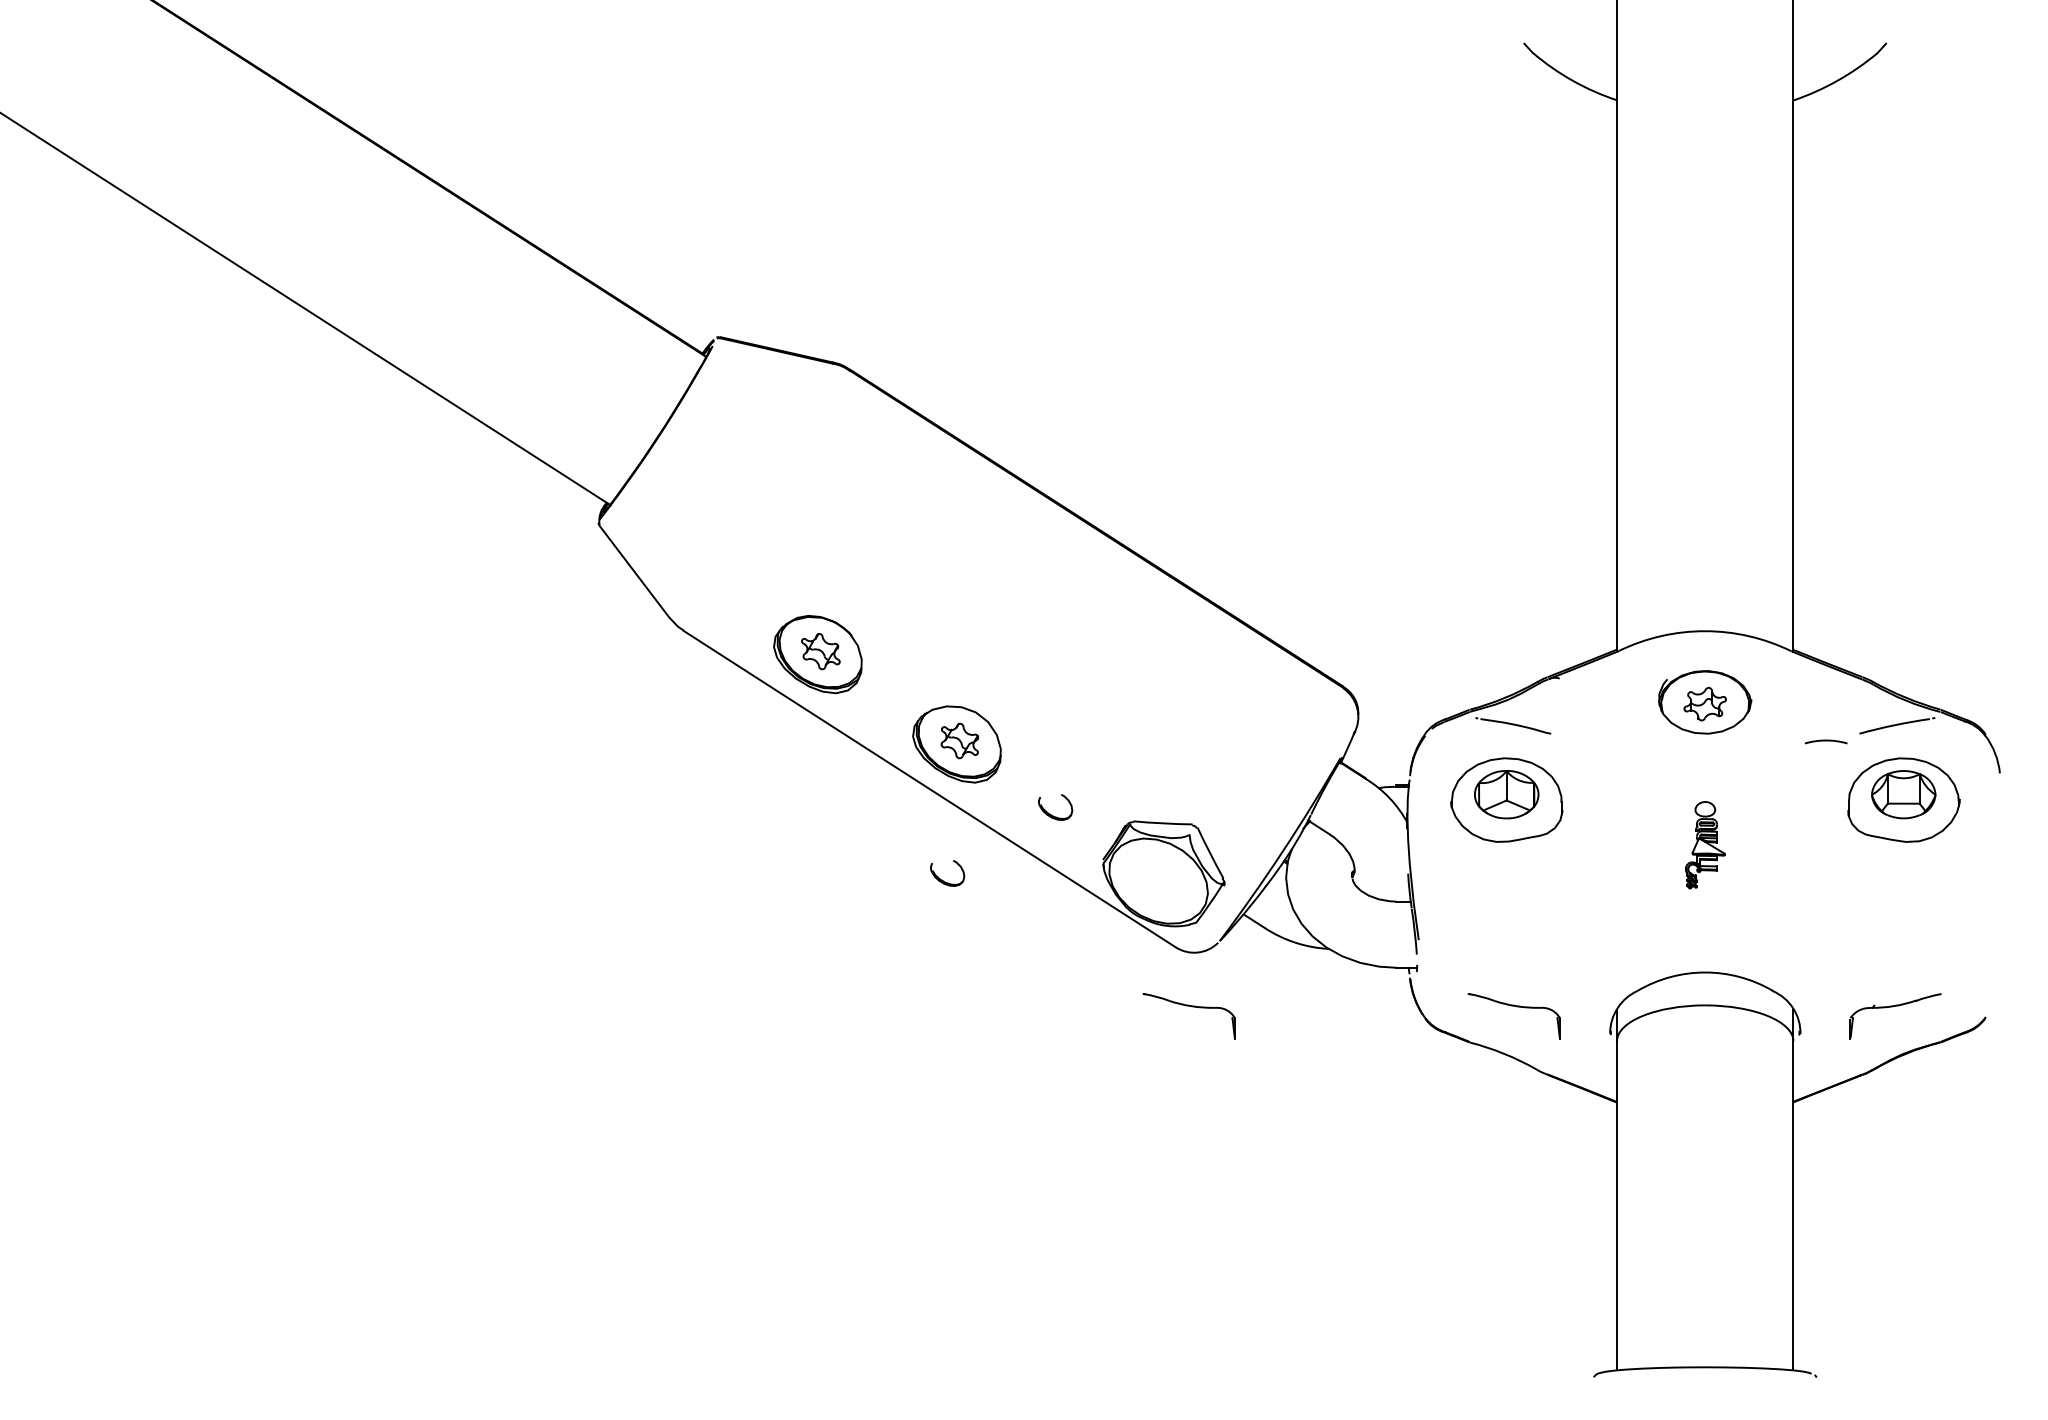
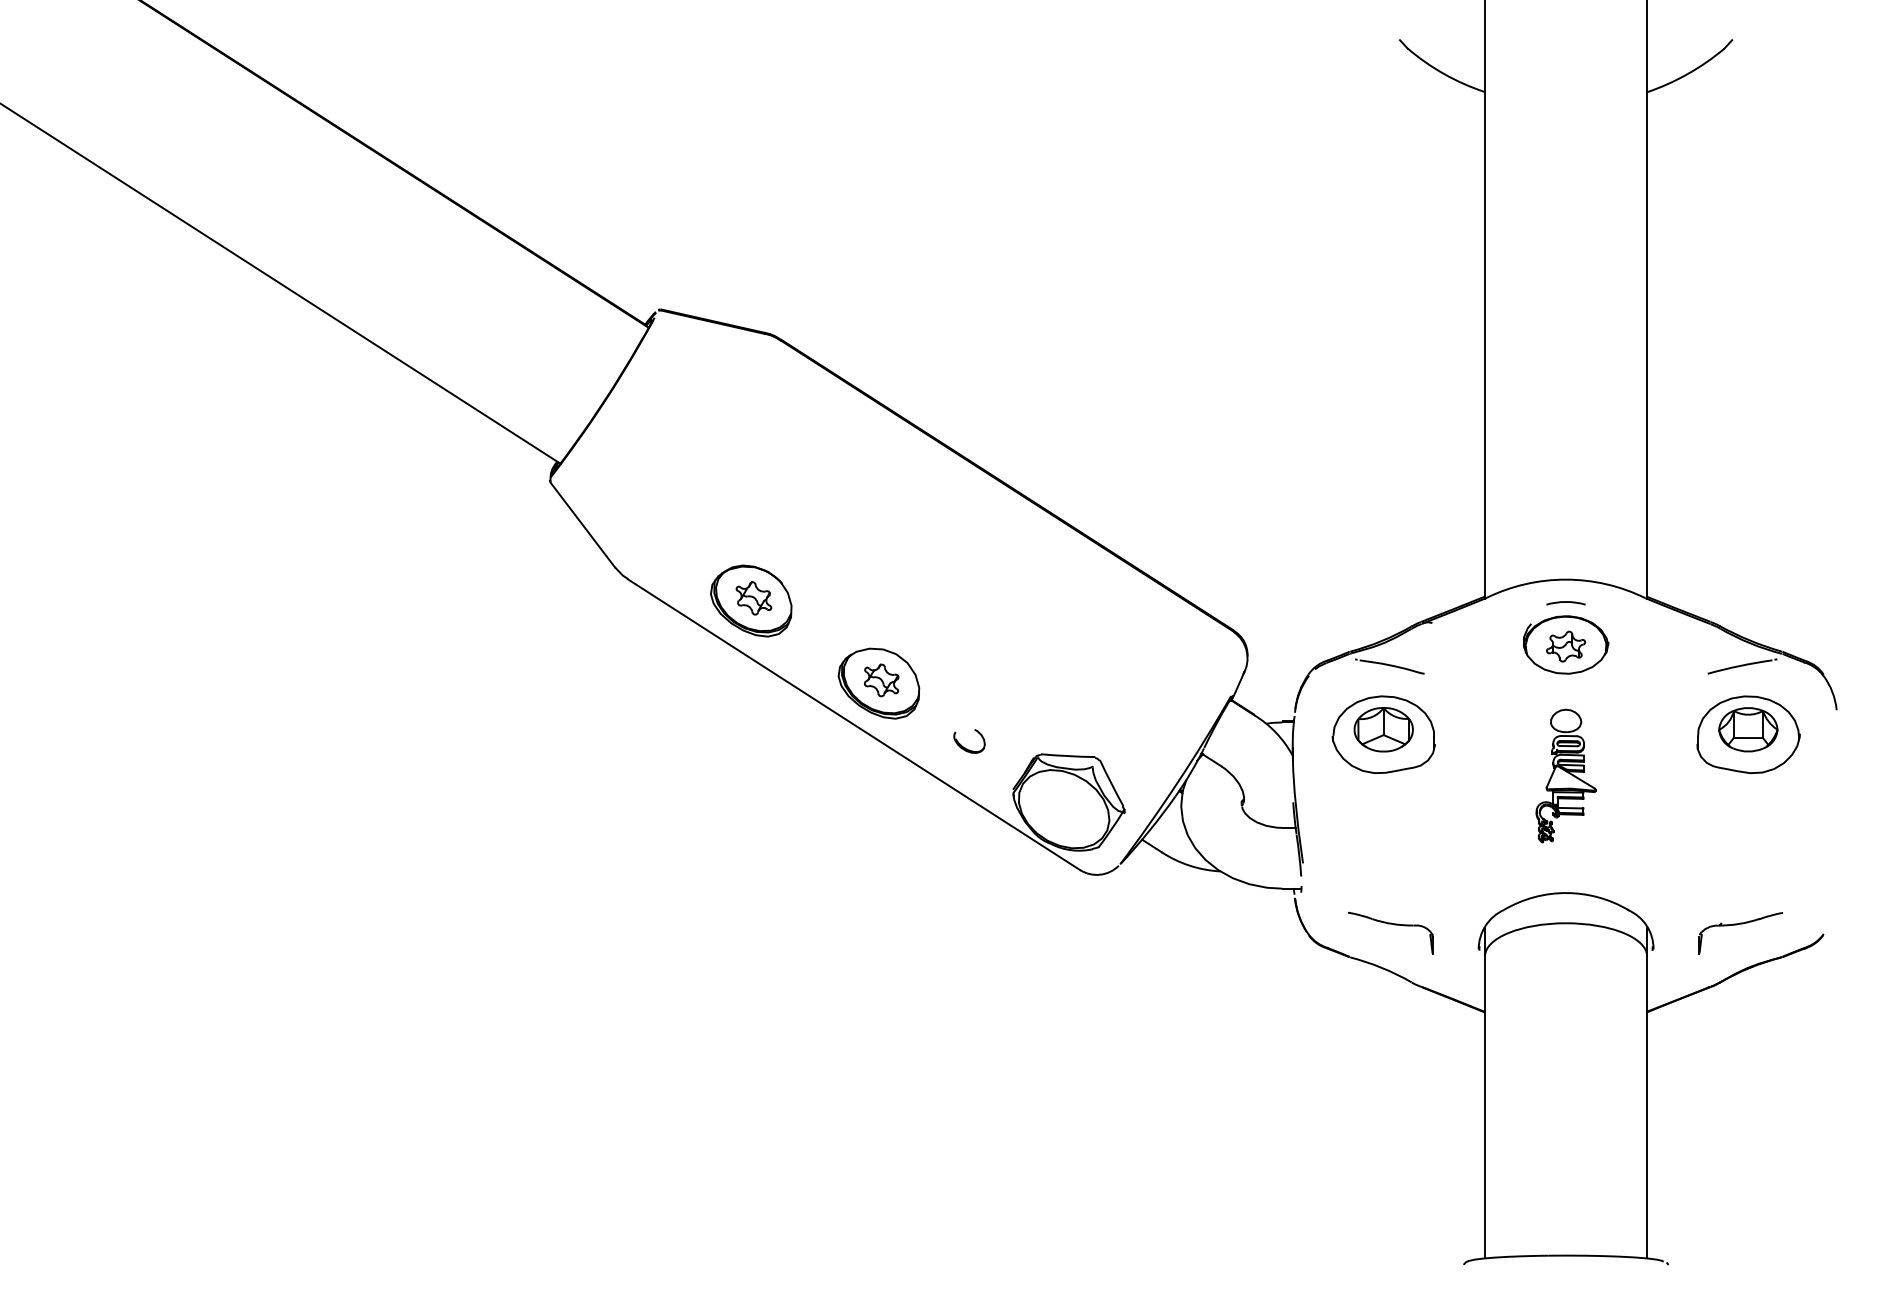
arc: (1825, 741) -> (1565, 602), moved
part: (1705, 845) -> (1566, 776), size x1.67
part: (942, 879) -> (865, 807), removed
part: (1191, 1007) -> (1094, 925), removed

